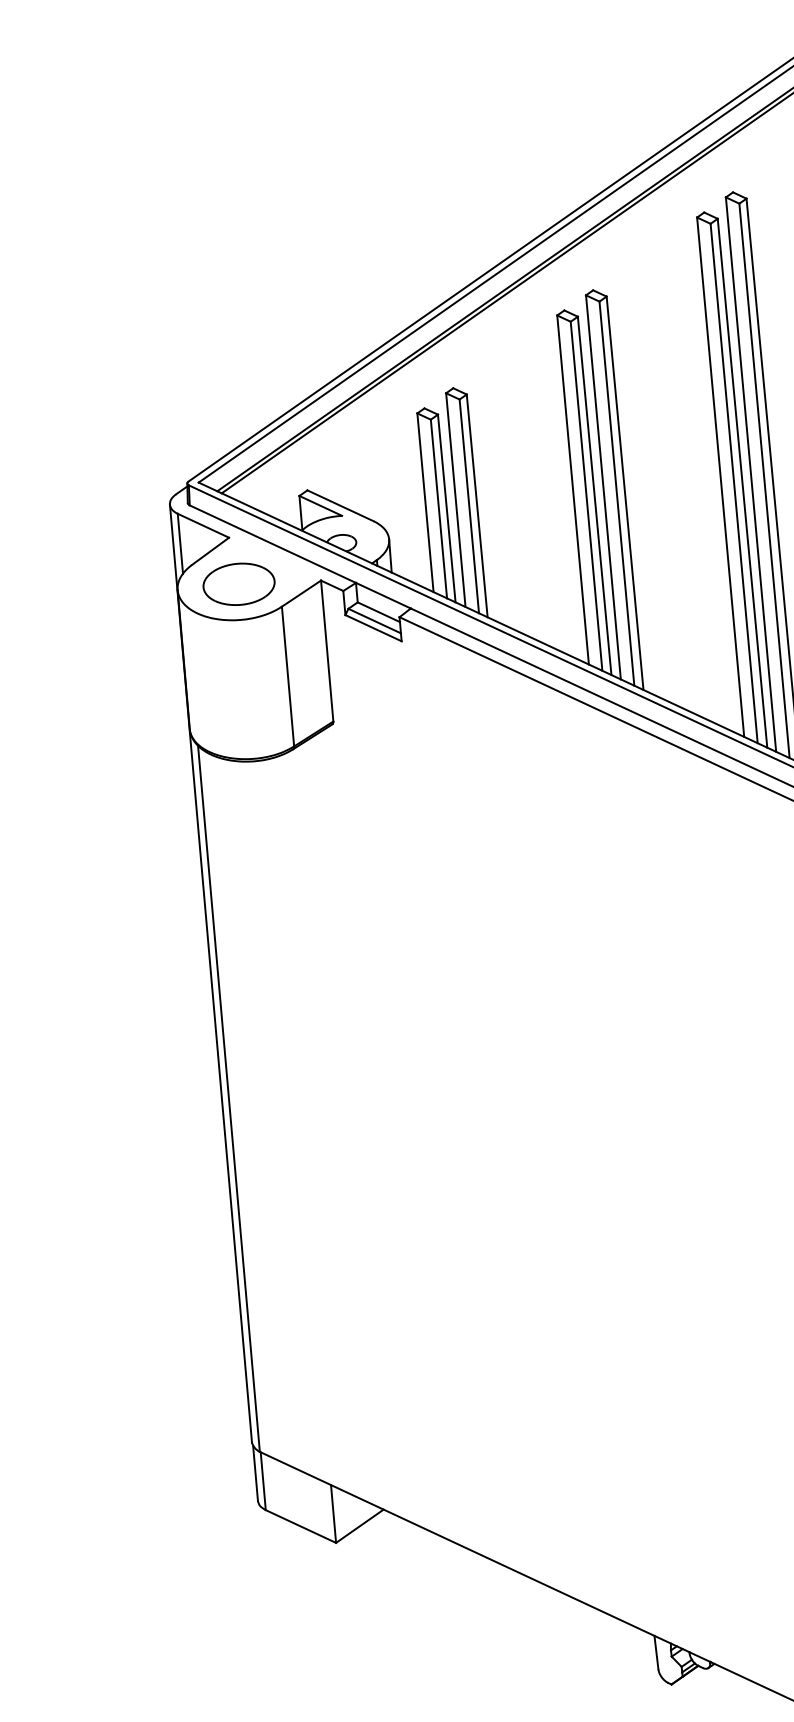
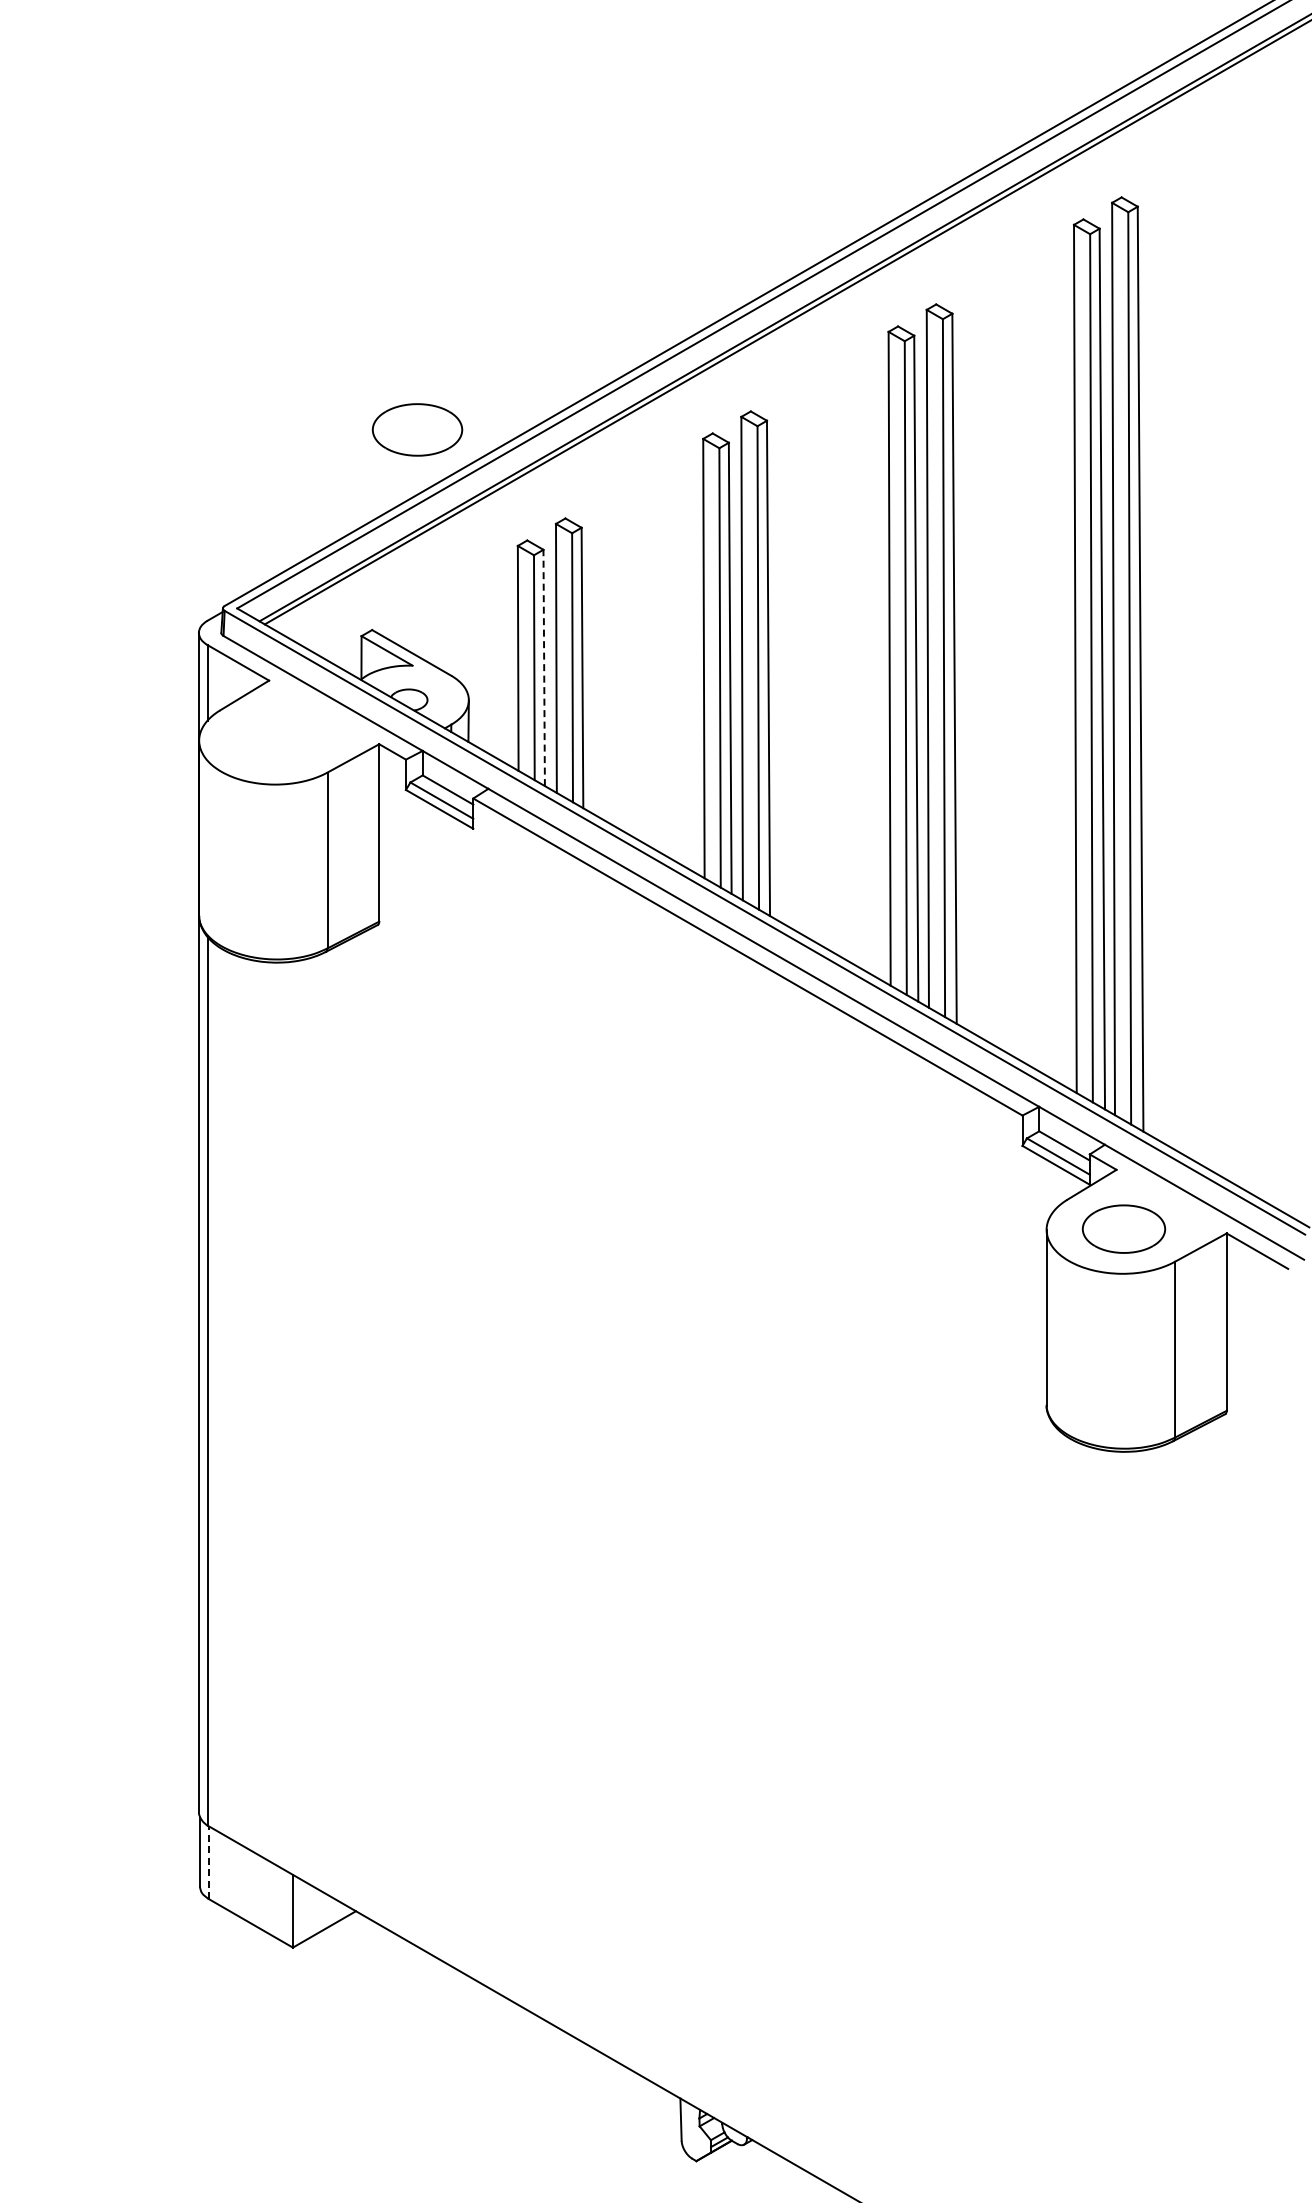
line: (446, 508) -> (544, 667), solid -> dashed
part: (239, 583) -> (417, 429), moved
line: (263, 1481) -> (208, 1862), solid -> dashed

